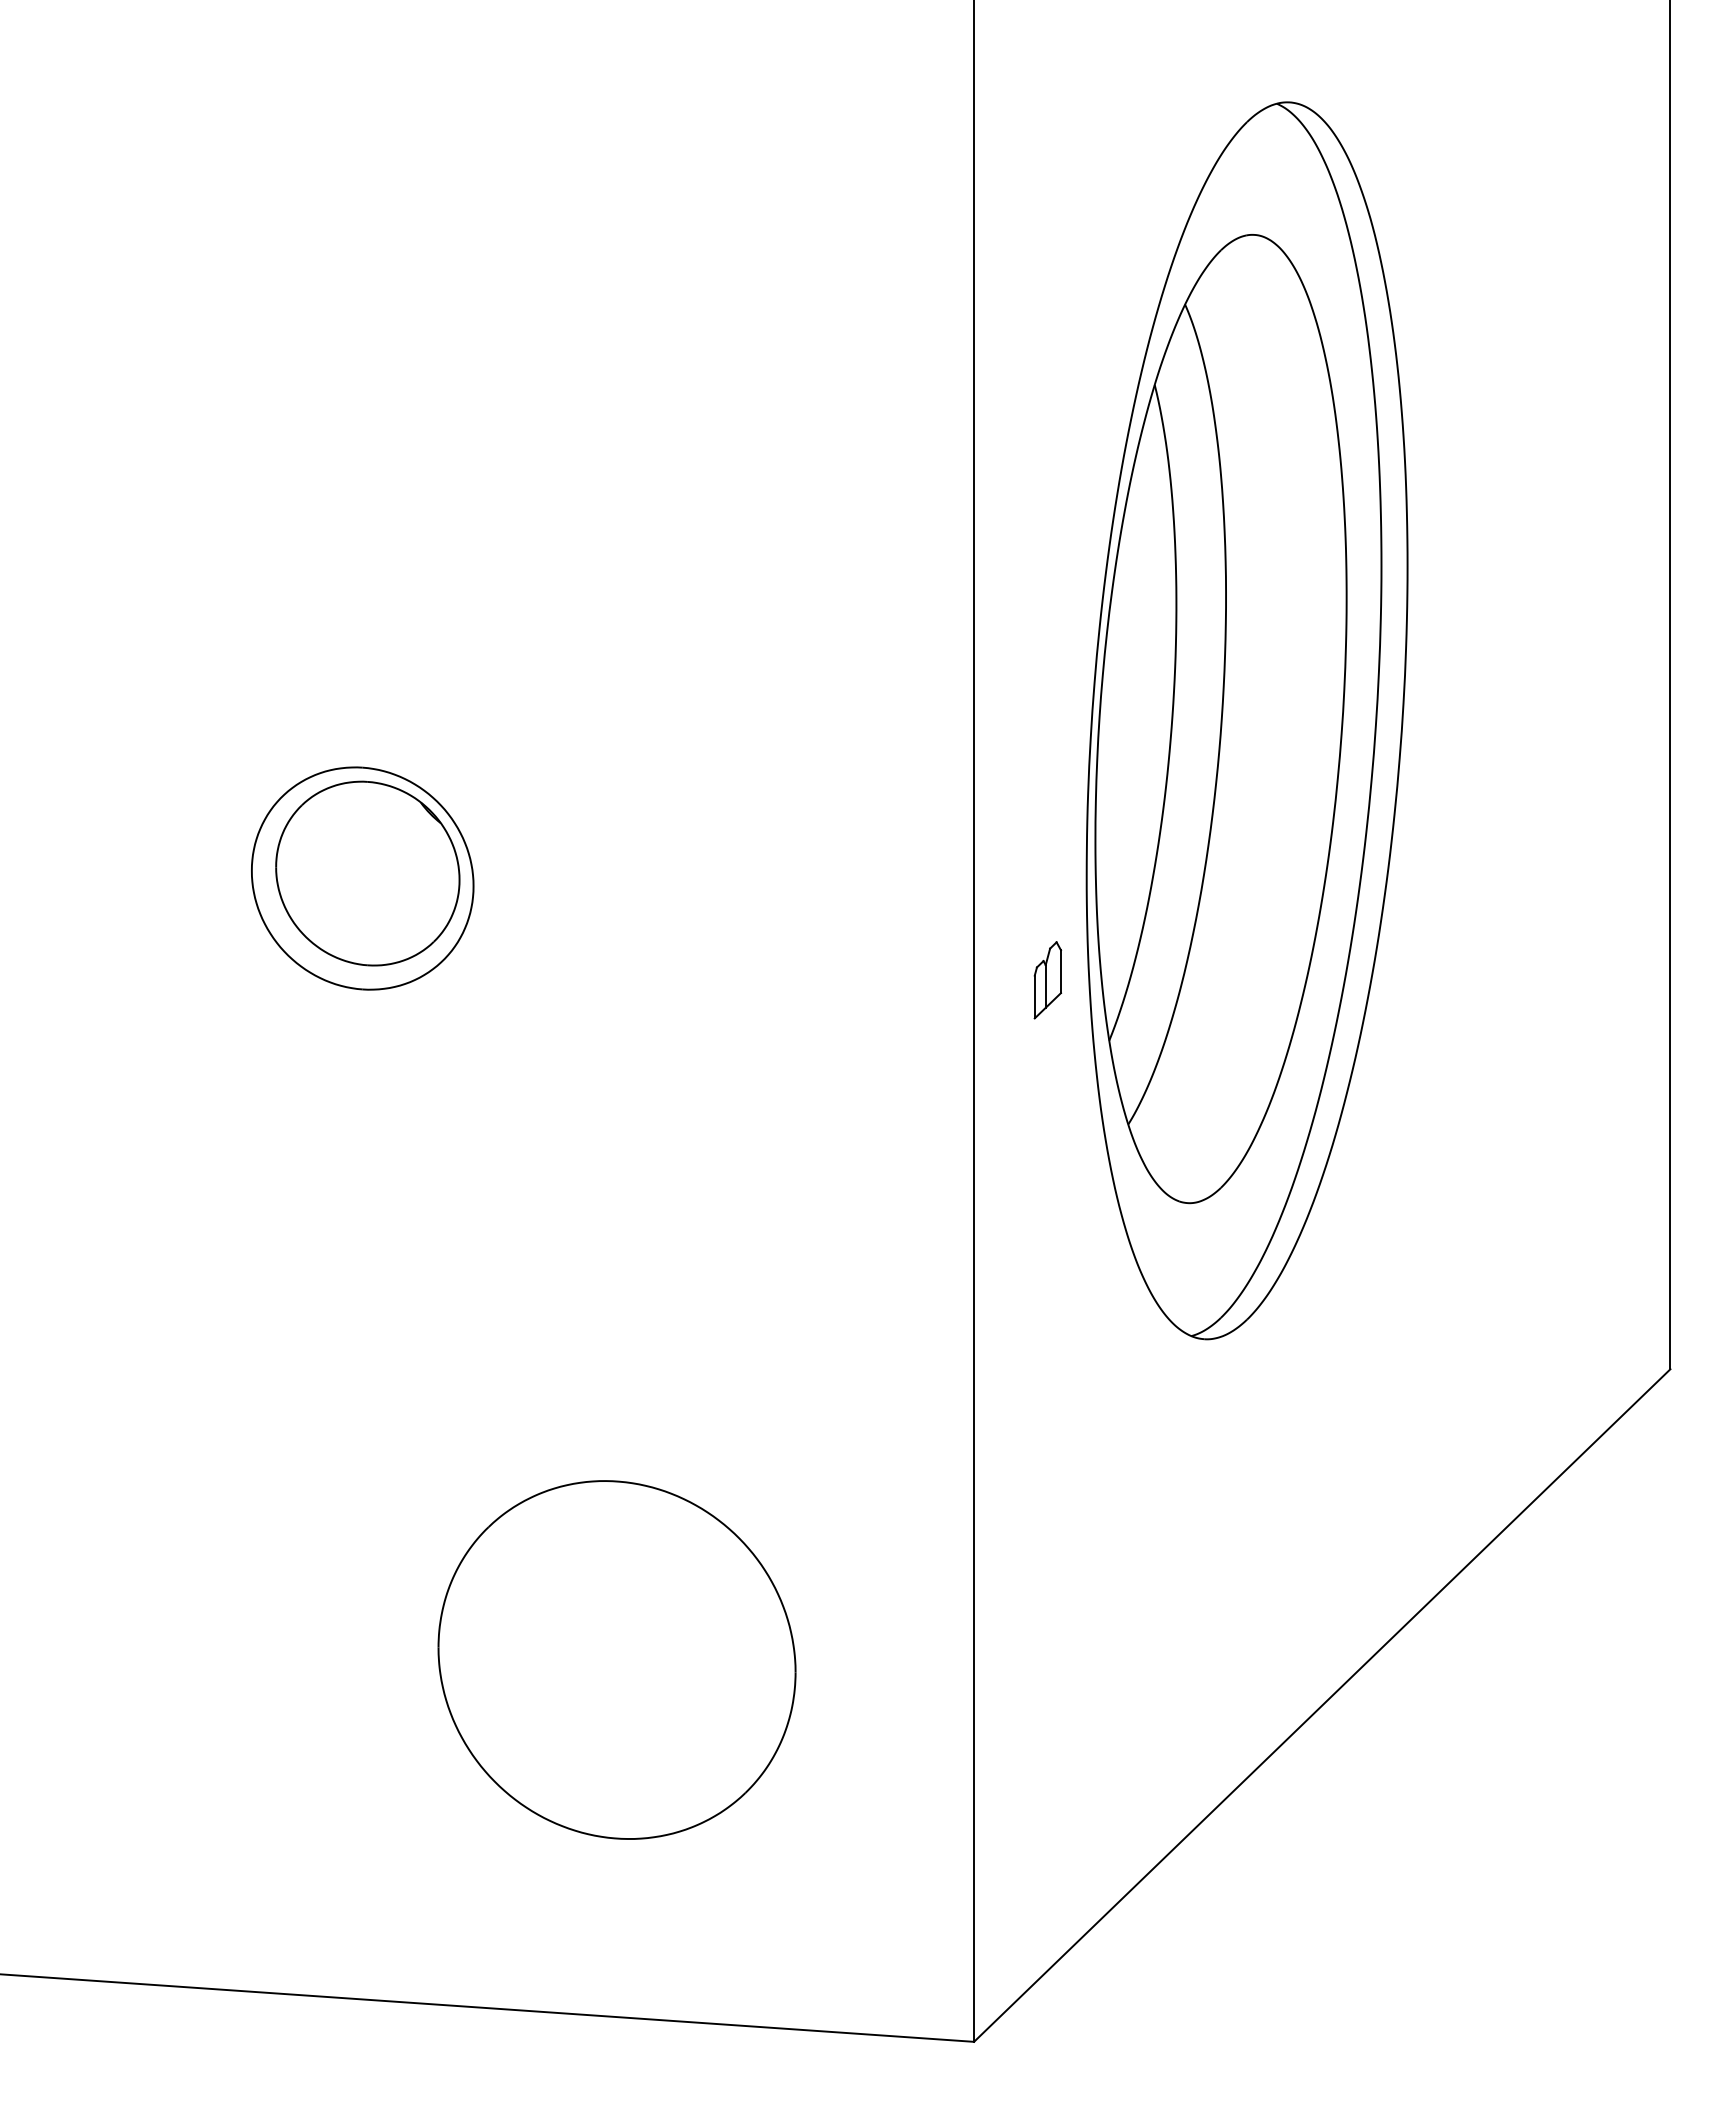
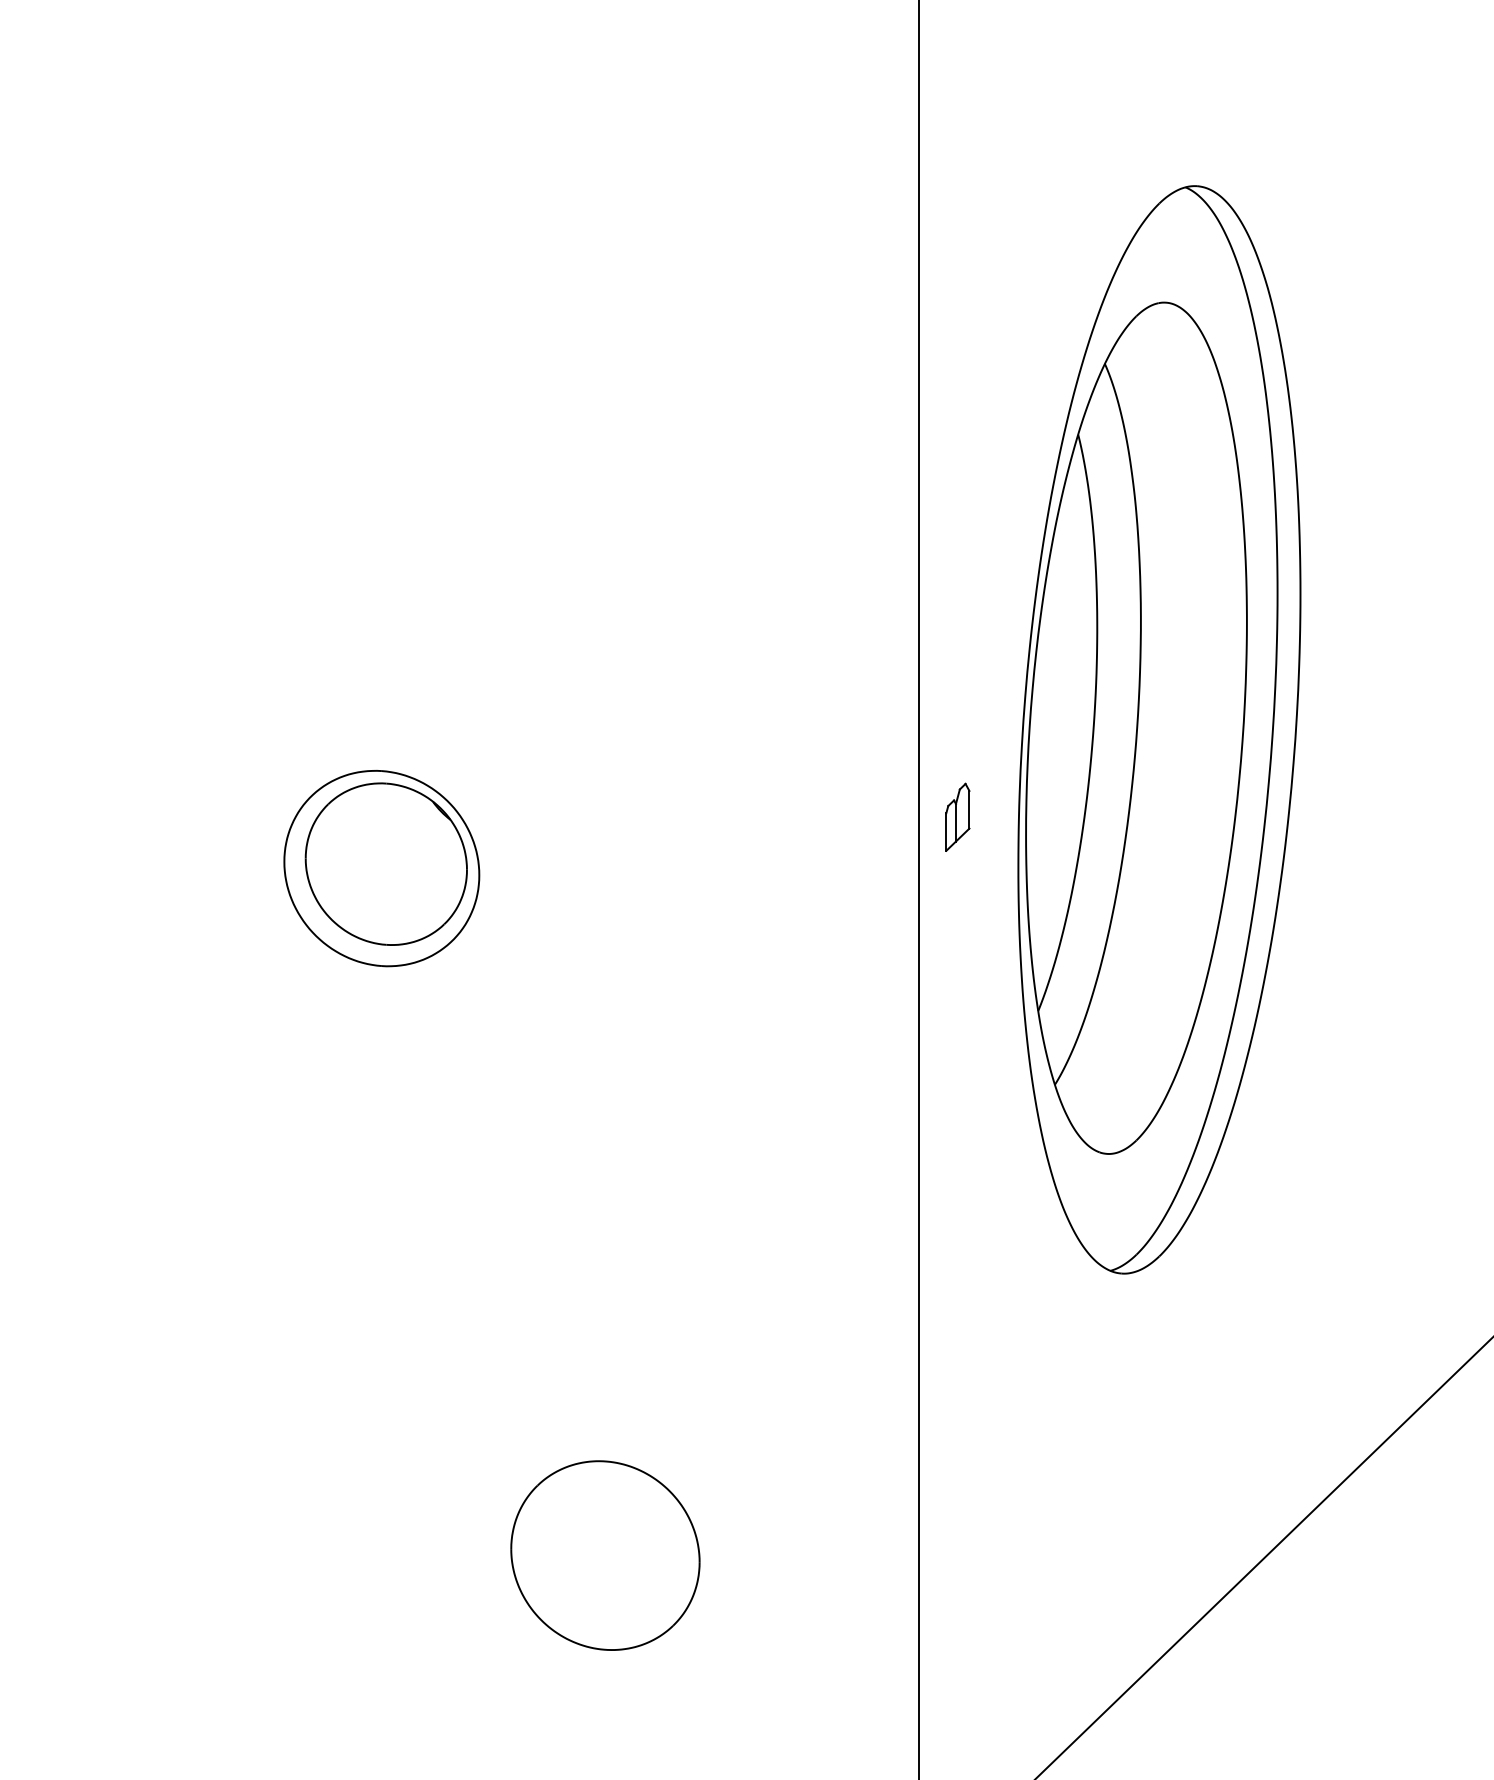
part: (1047, 980) -> (957, 817), moved
part: (616, 1659) -> (604, 1555), size x0.6

